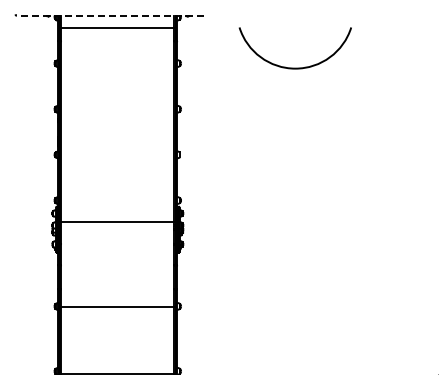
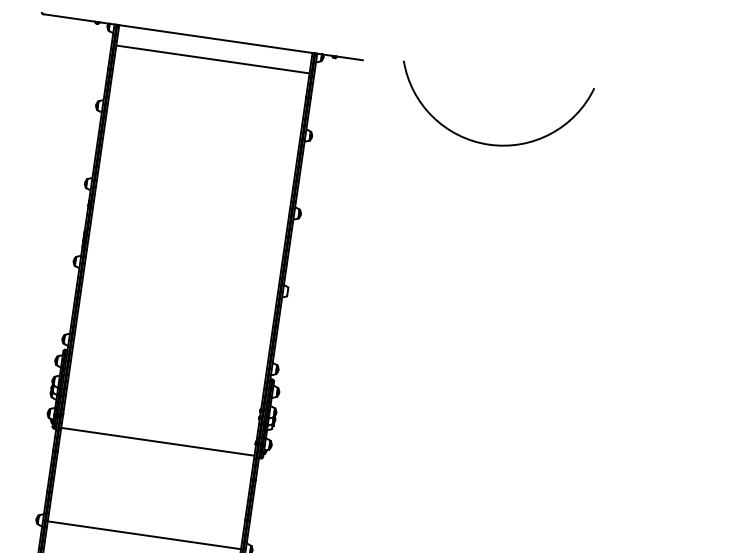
line: (110, 15) -> (203, 37), dashed -> solid
arc: (294, 67) -> (487, 142), moved
line: (117, 221) -> (157, 441), moved

